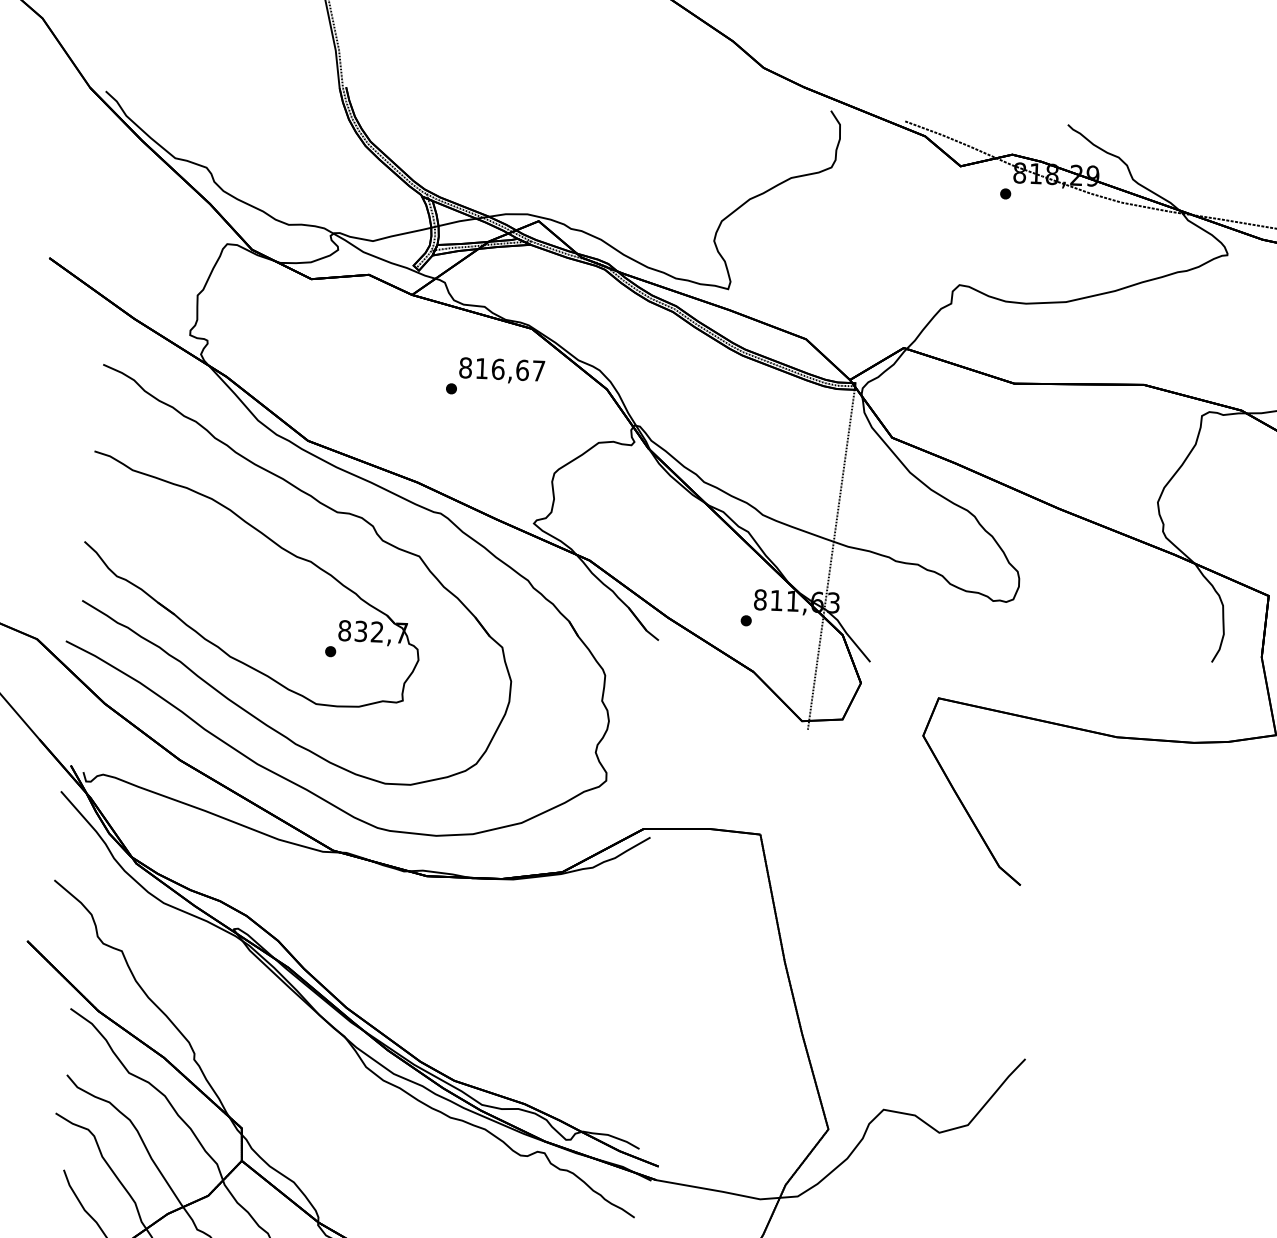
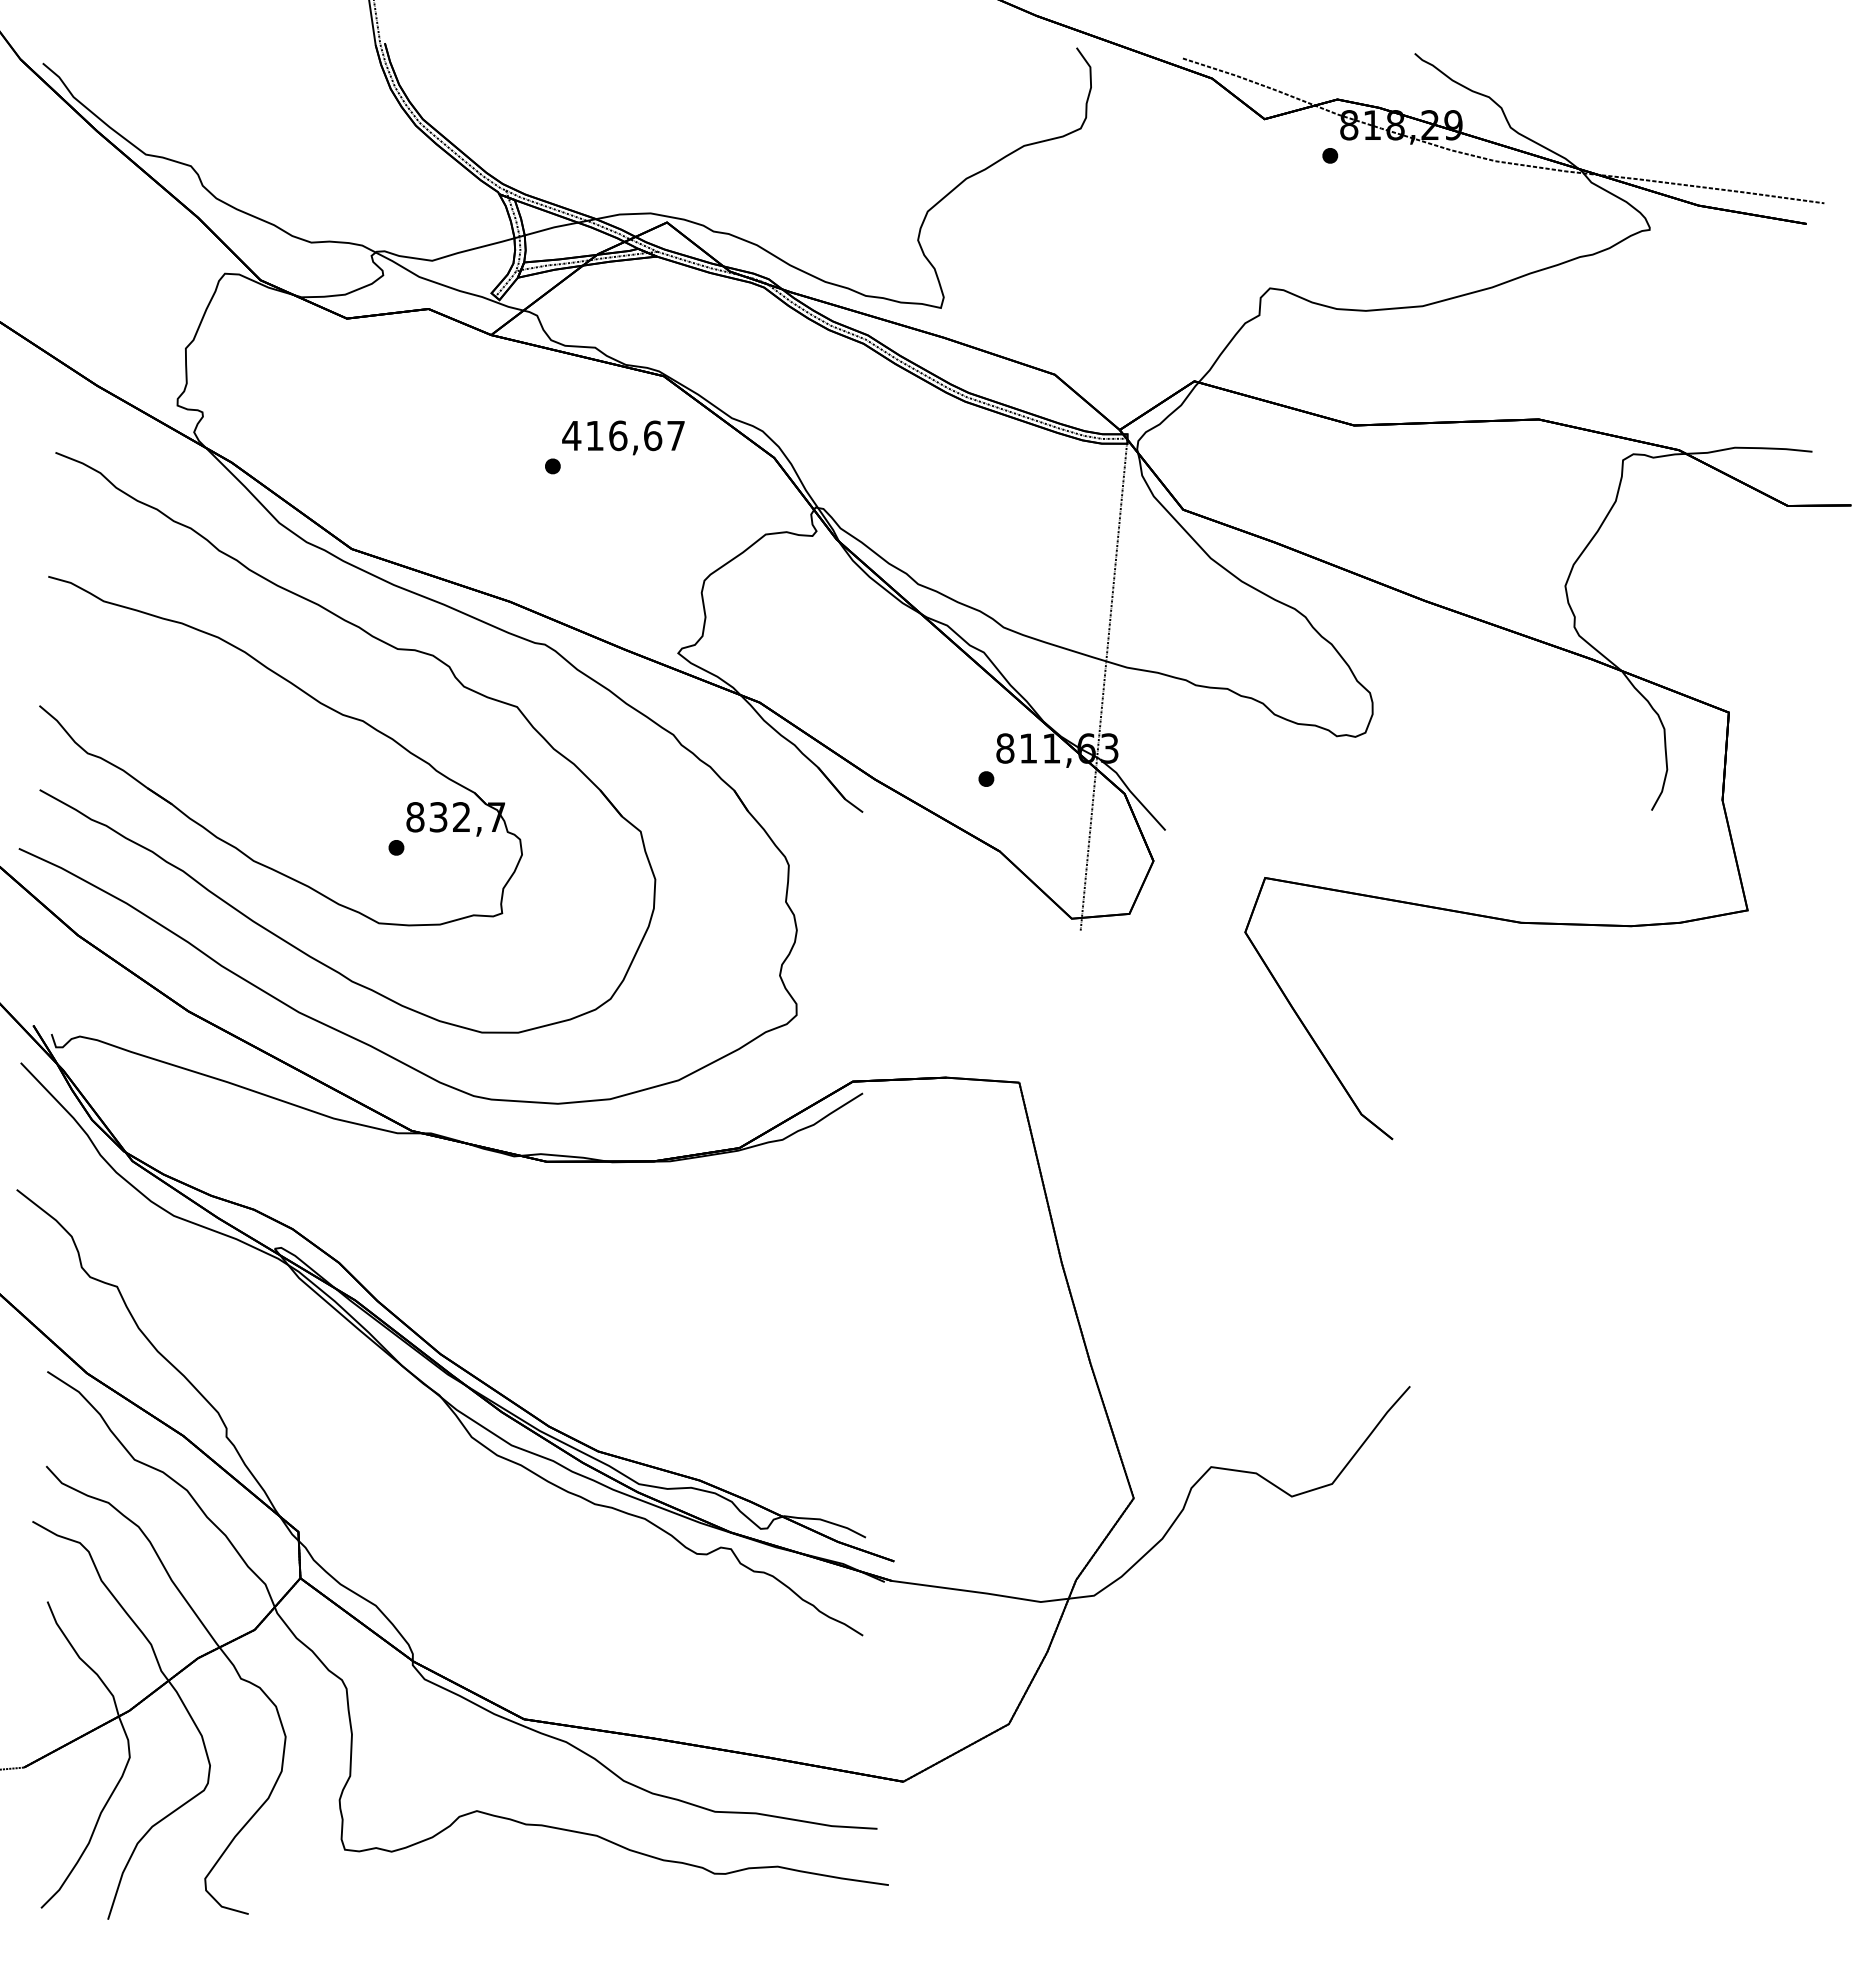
text: (465, 367) -> (571, 435), 816,67 -> 416,67

